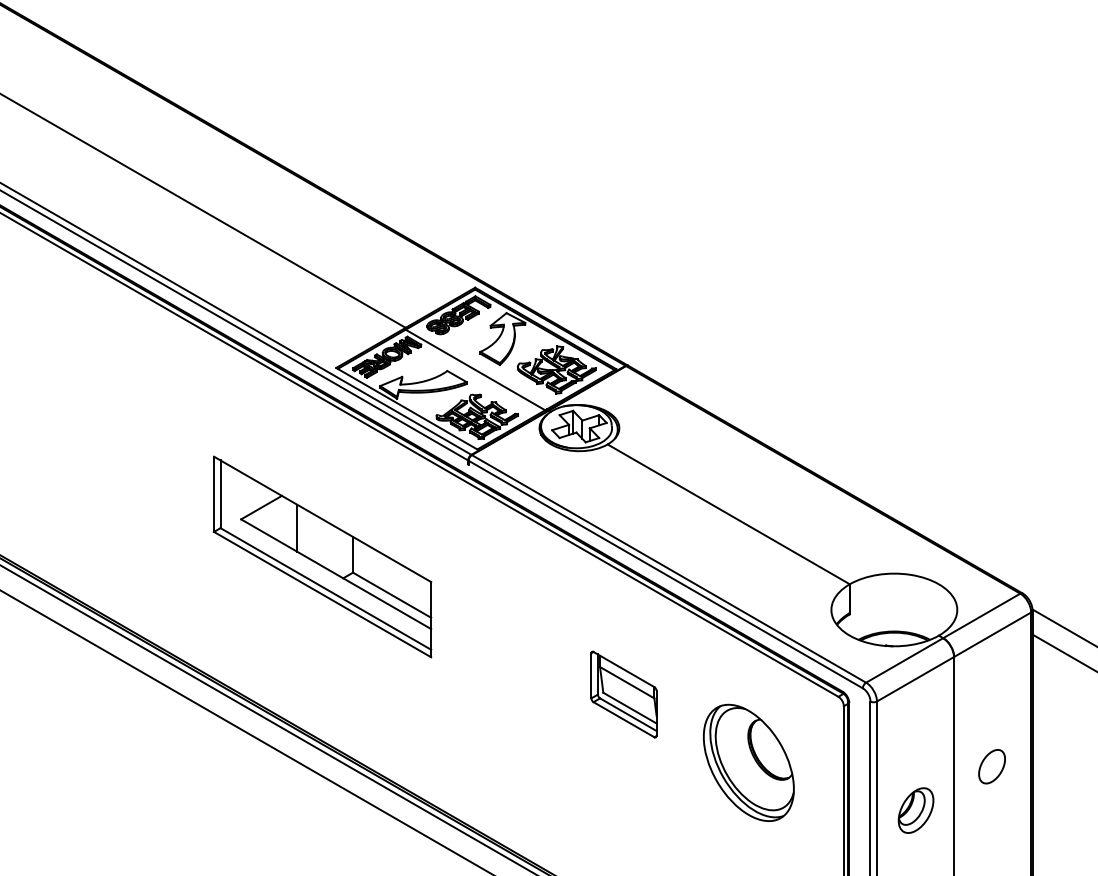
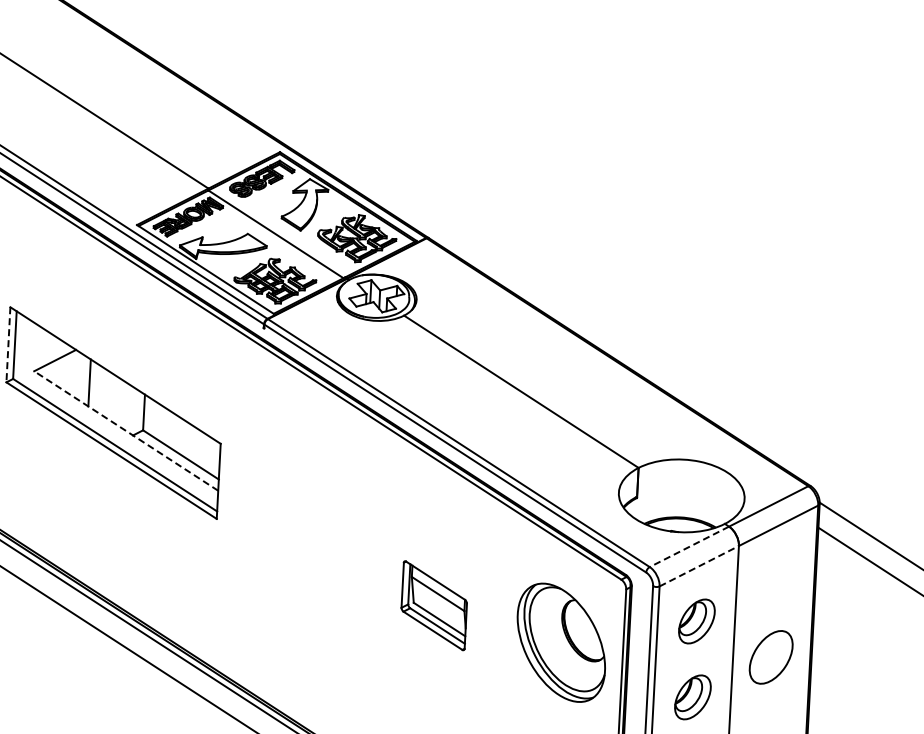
line: (214, 494) -> (8, 345), solid -> dashed
line: (336, 574) -> (126, 431), solid -> dashed
line: (904, 660) -> (689, 546), solid -> dashed
line: (915, 679) -> (699, 566), solid -> dashed
part: (623, 694) -> (433, 605), moved
part: (915, 734) -> (696, 621), added
part: (748, 762) -> (561, 642), moved
part: (991, 766) -> (770, 657), size x1.6

